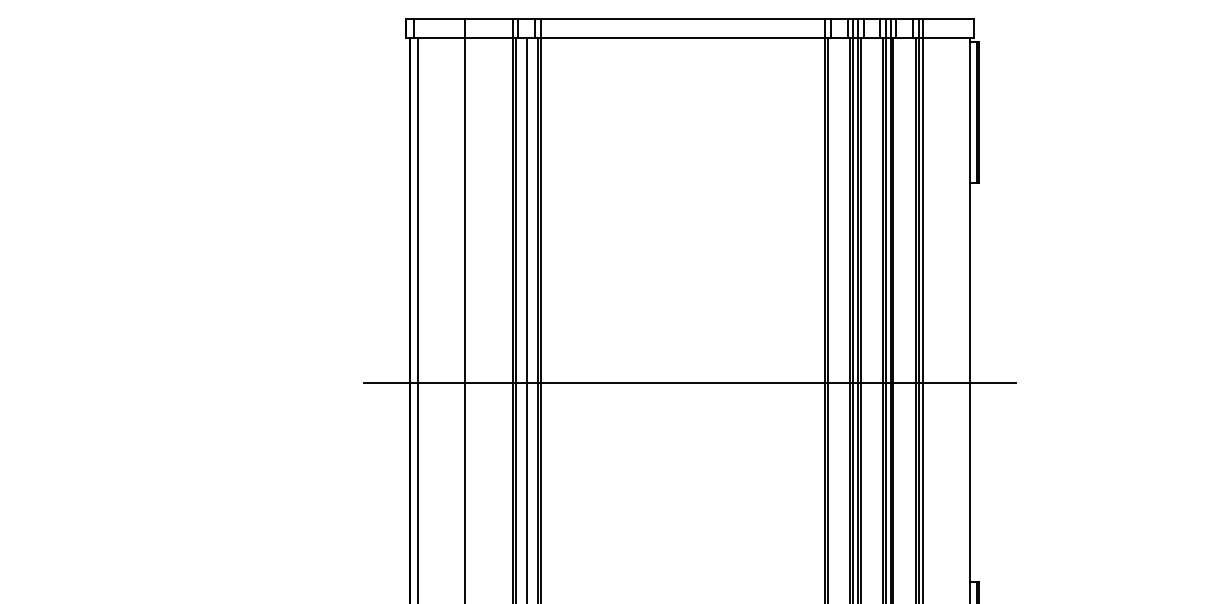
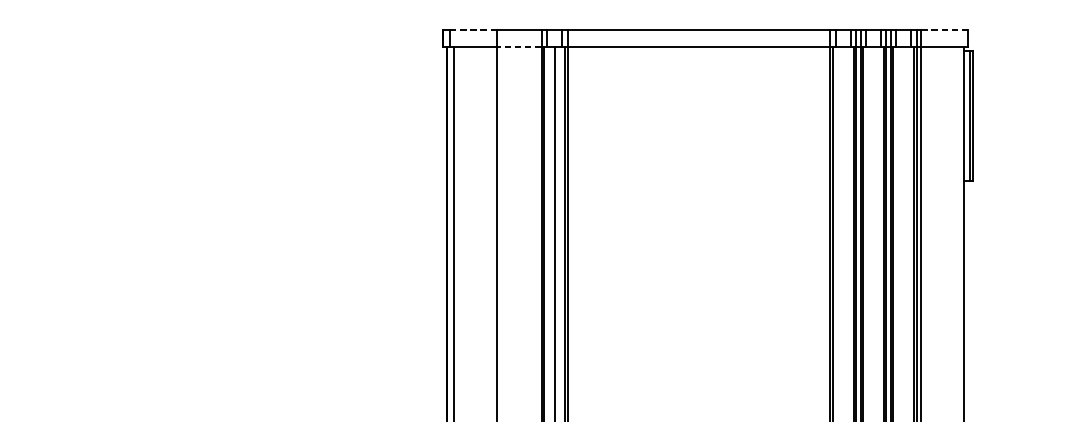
line: (438, 19) -> (472, 30), solid -> dashed
line: (948, 19) -> (944, 30), solid -> dashed
line: (488, 37) -> (519, 46), solid -> dashed
line: (689, 382) -> (704, 365), removed

